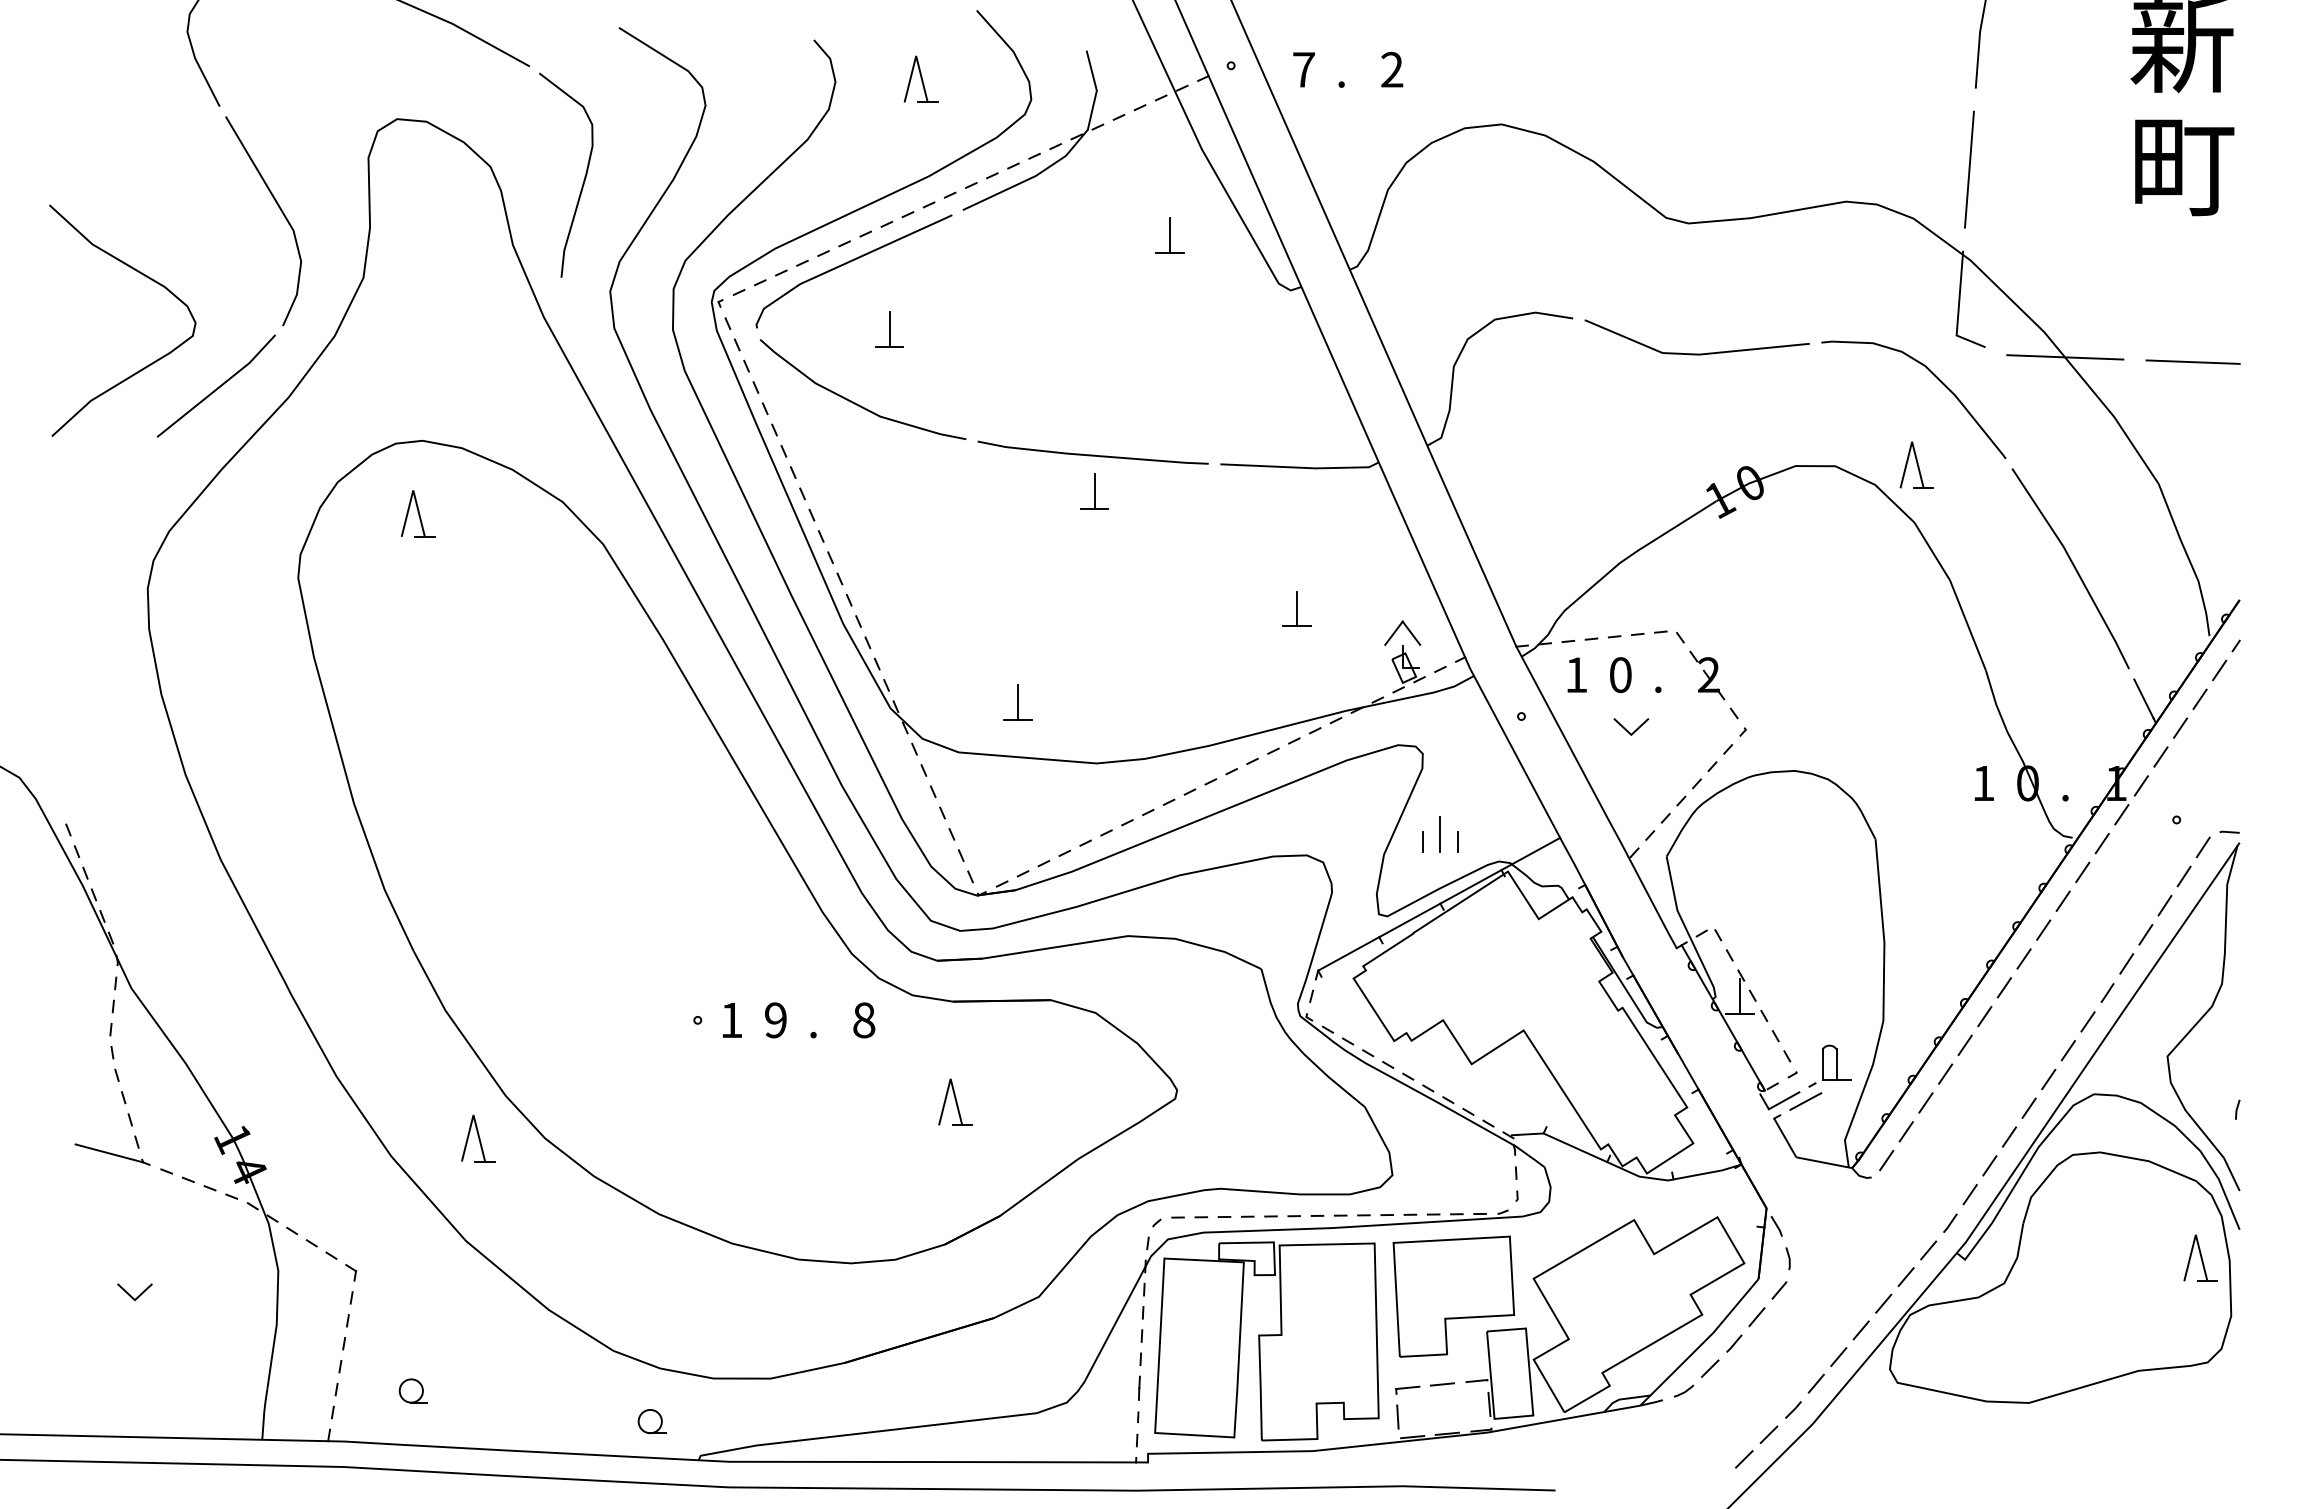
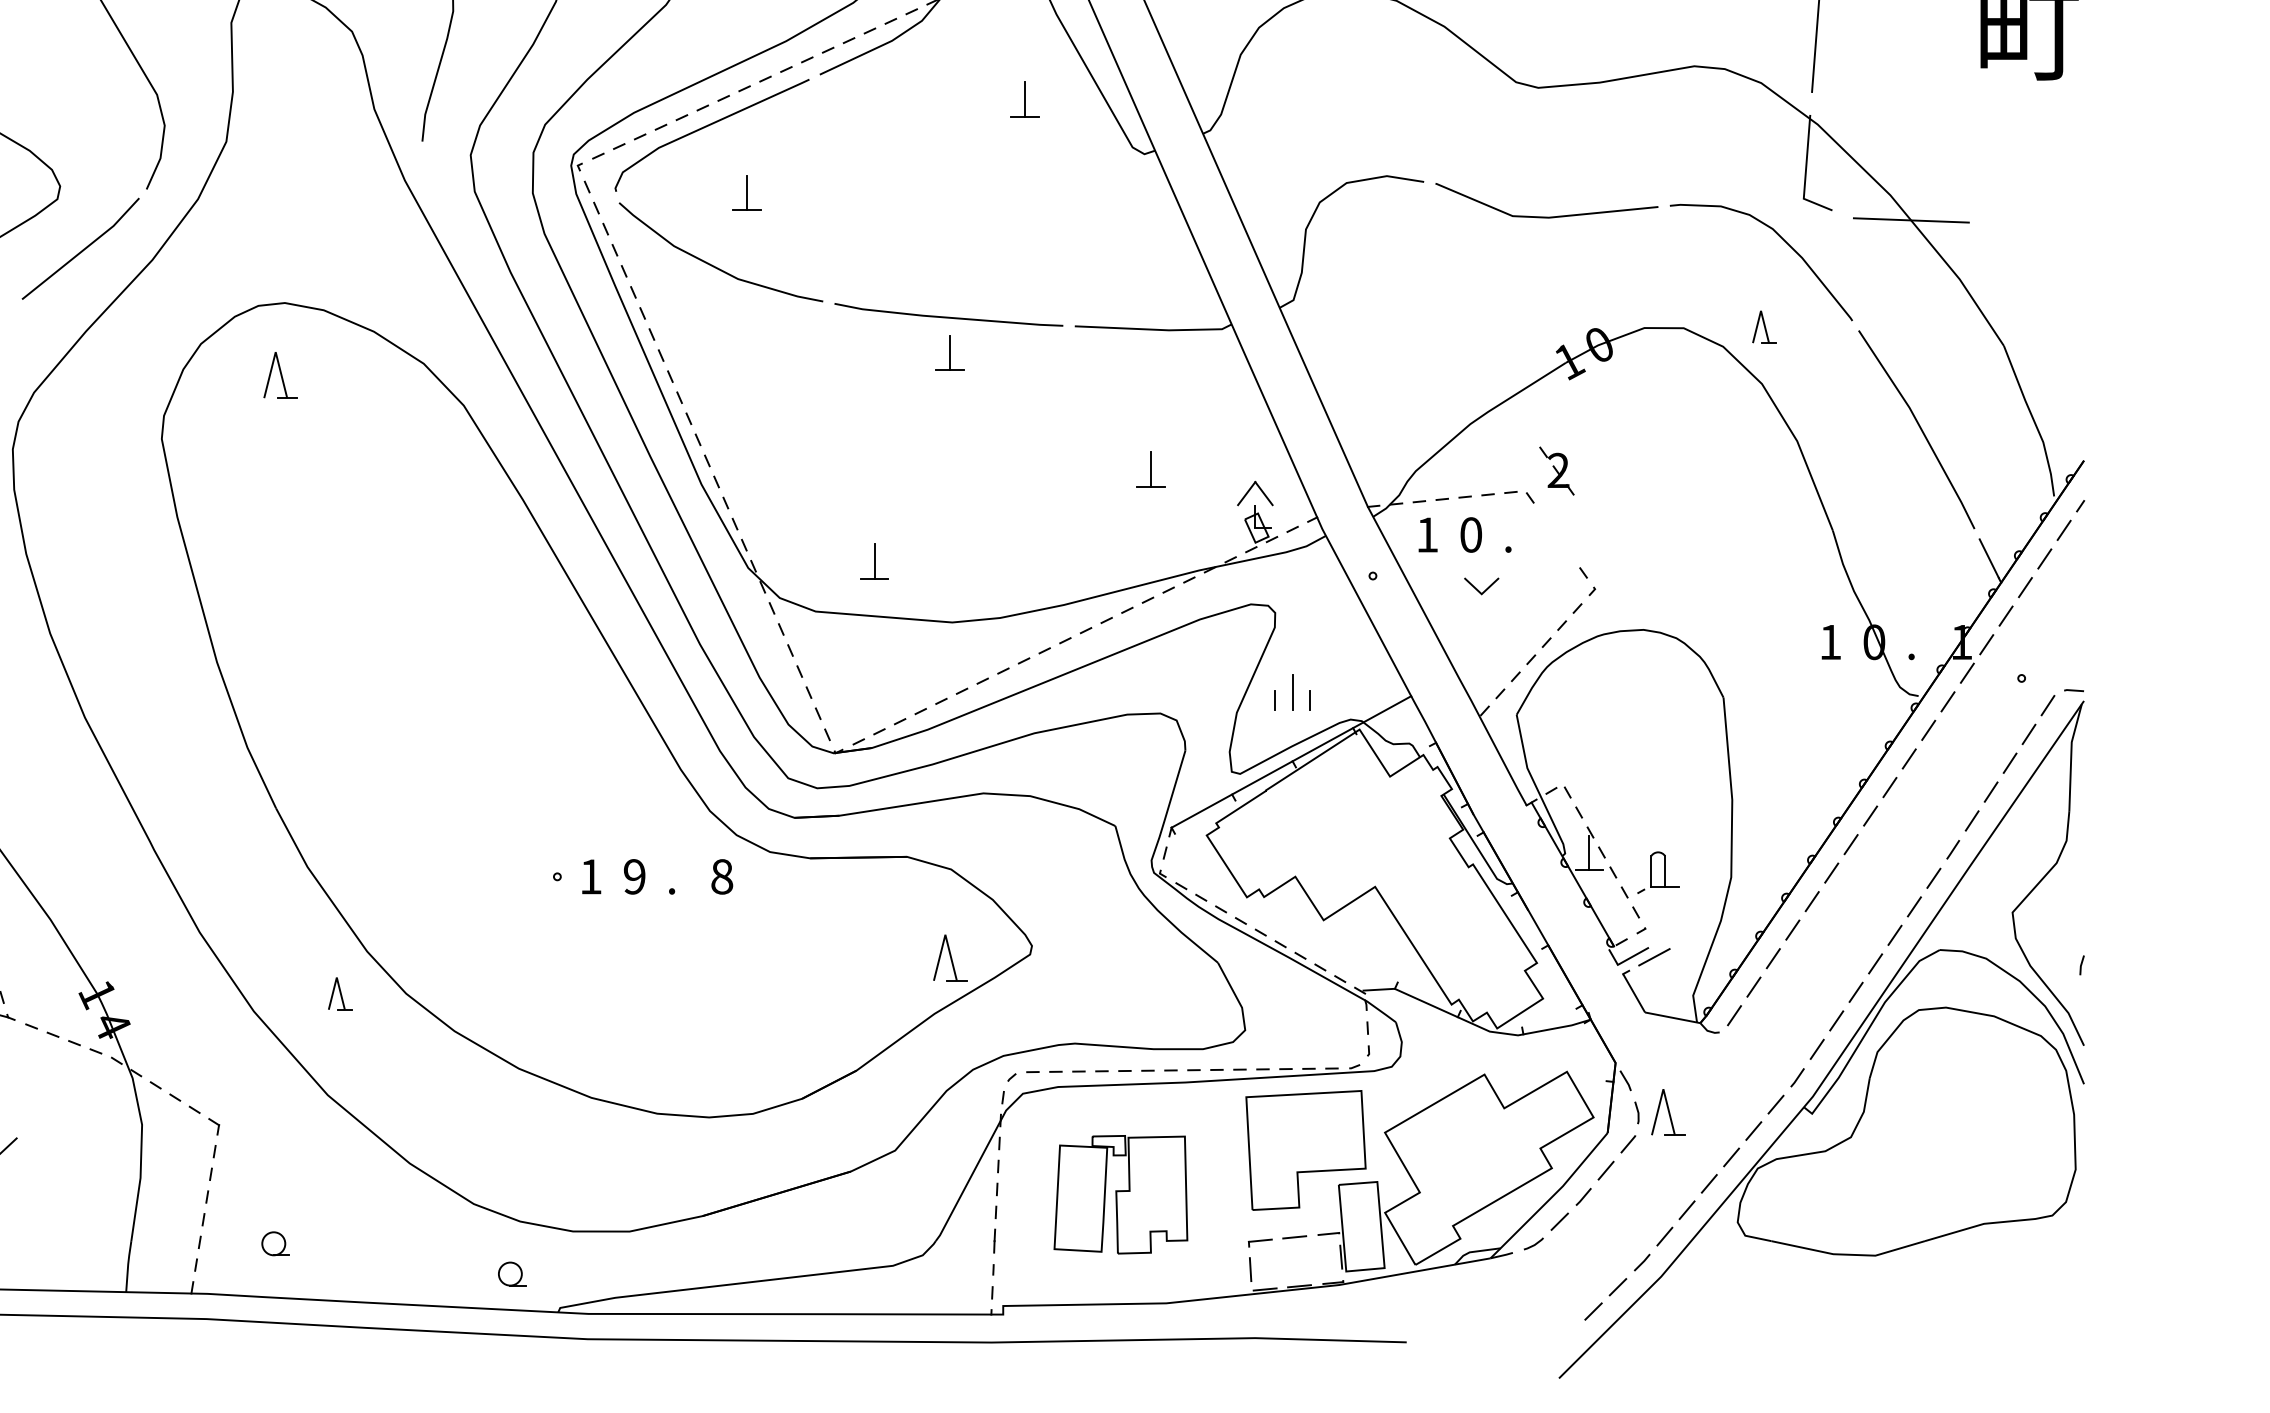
line: (2192, 361) -> (2037, 224), removed
part: (1916, 464) -> (1764, 326), size x0.7
part: (1707, 675) -> (1557, 471), moved
part: (1829, 1065) -> (1658, 872), moved
part: (955, 1101) -> (950, 957), moved
part: (478, 1138) -> (340, 993), size x0.7
part: (2200, 1257) -> (1668, 1111), moved
part: (1266, 1341) -> (1120, 1194), size x0.6

